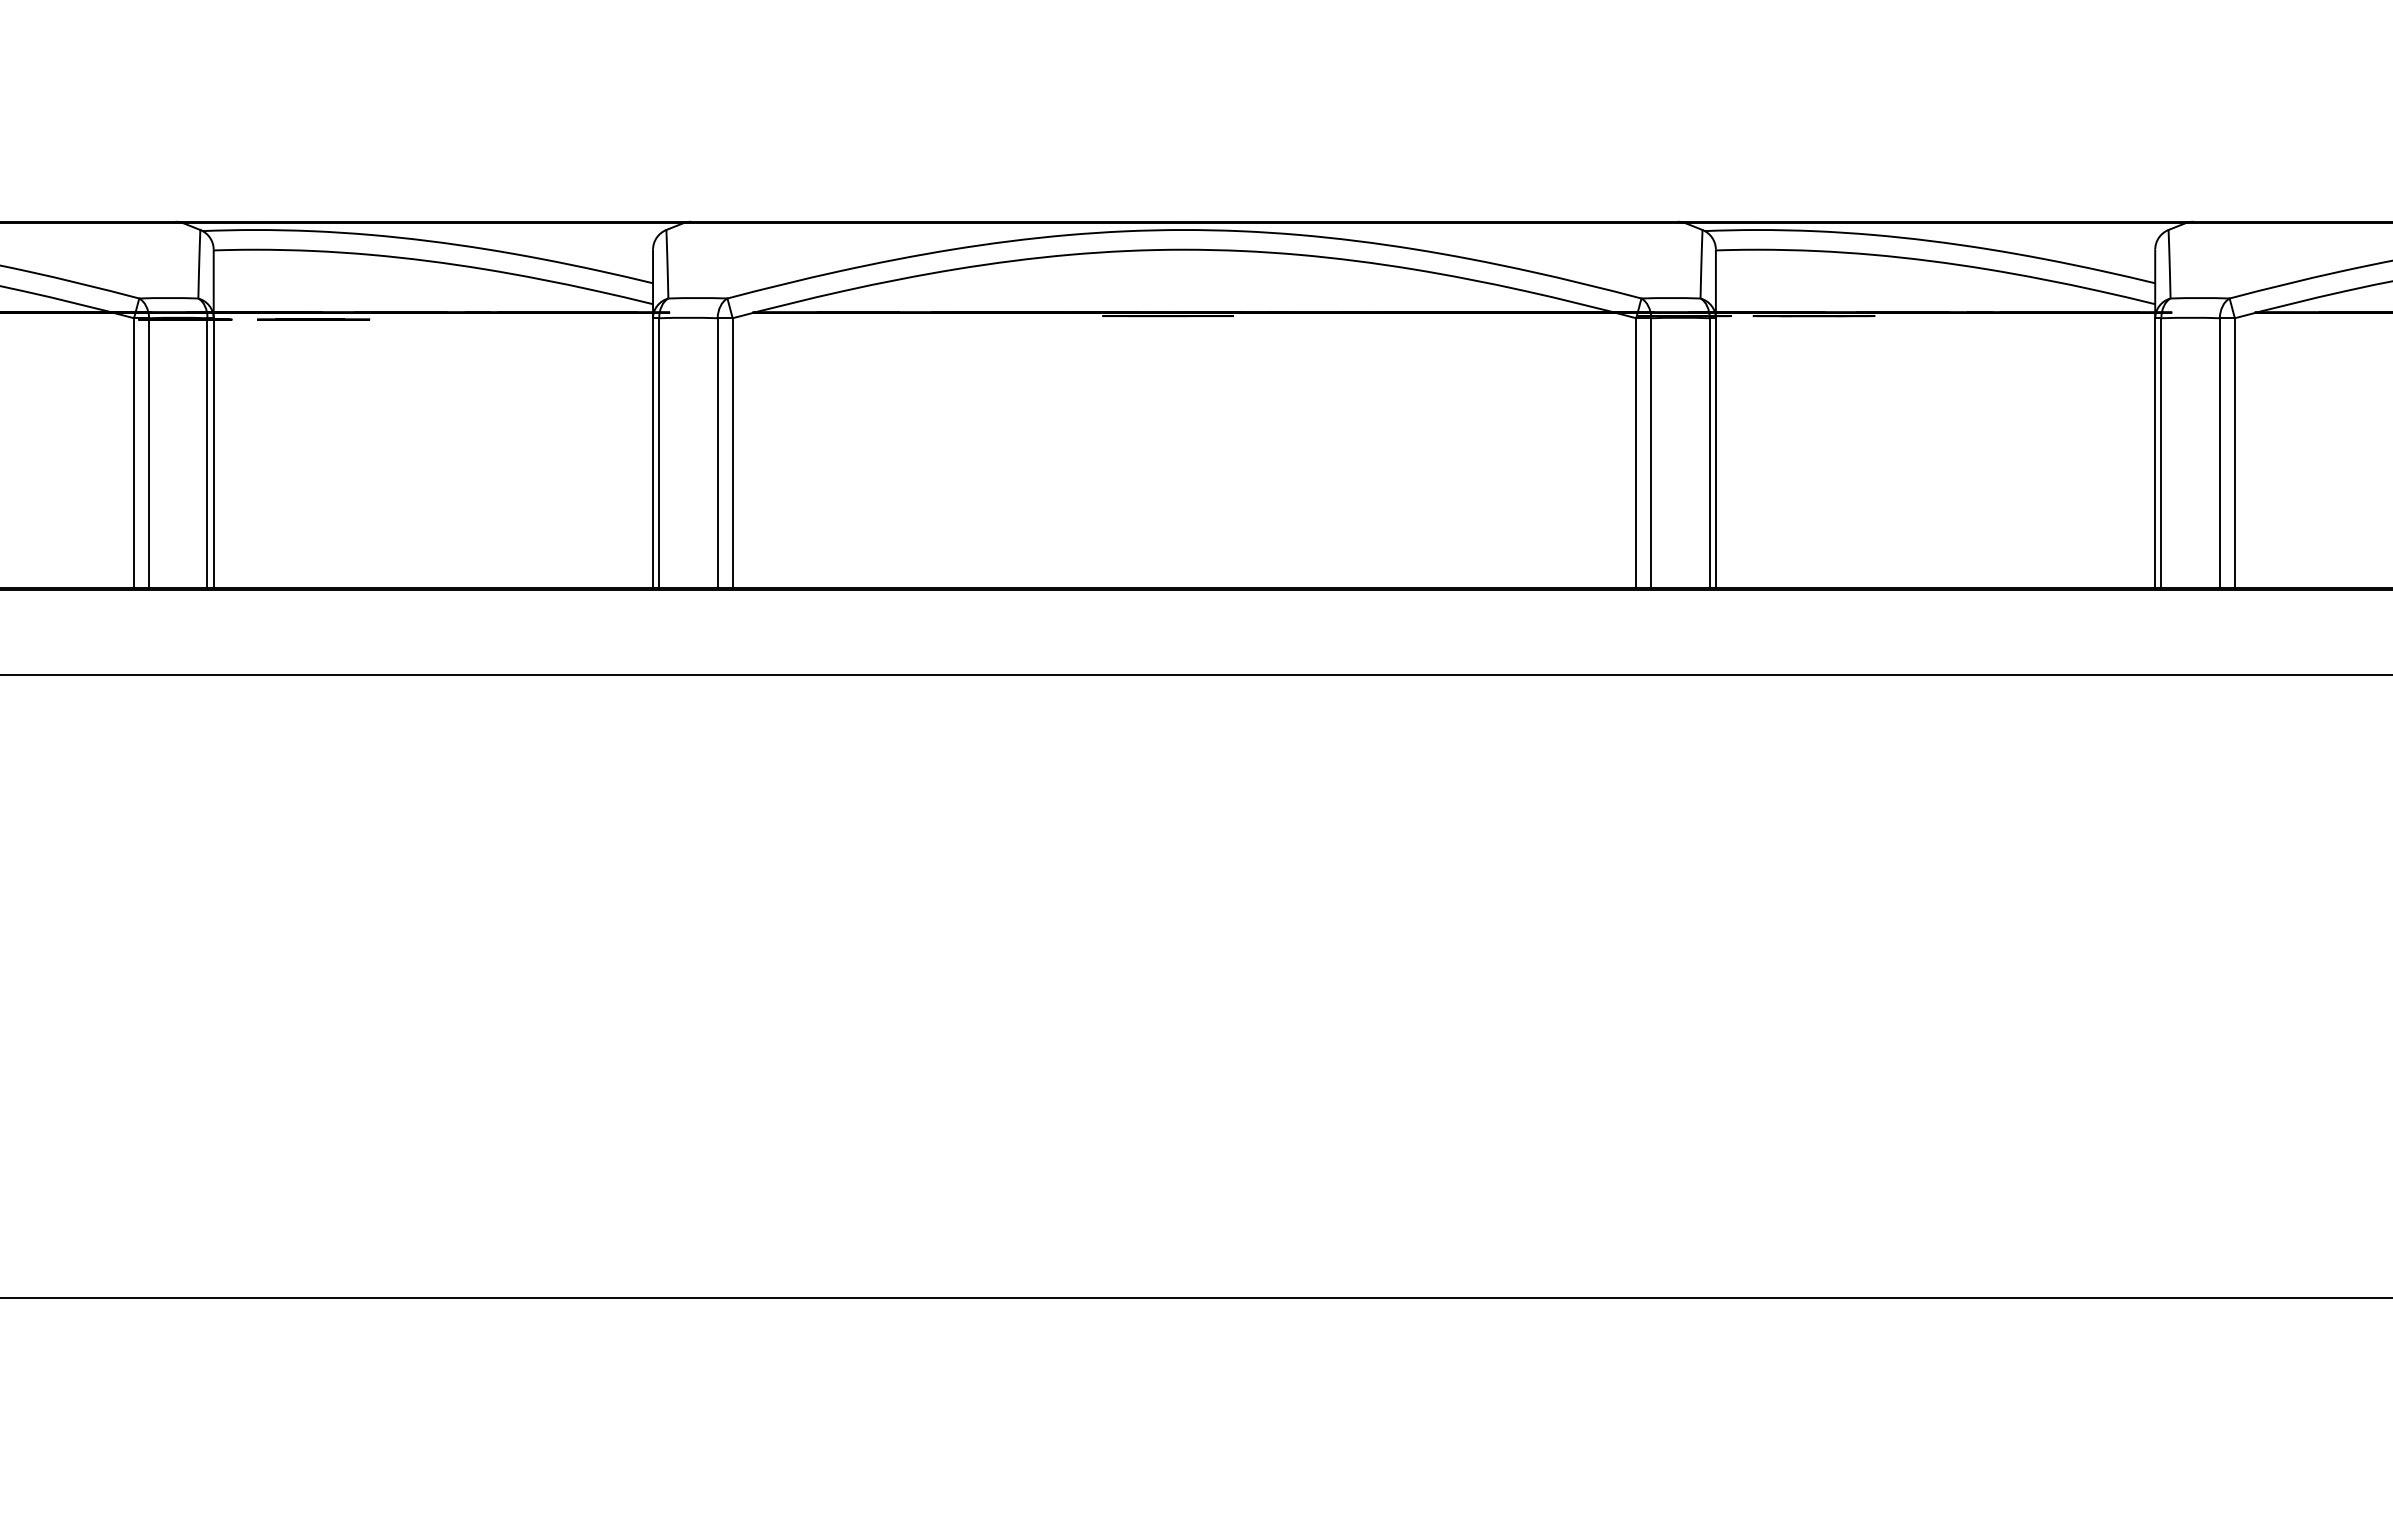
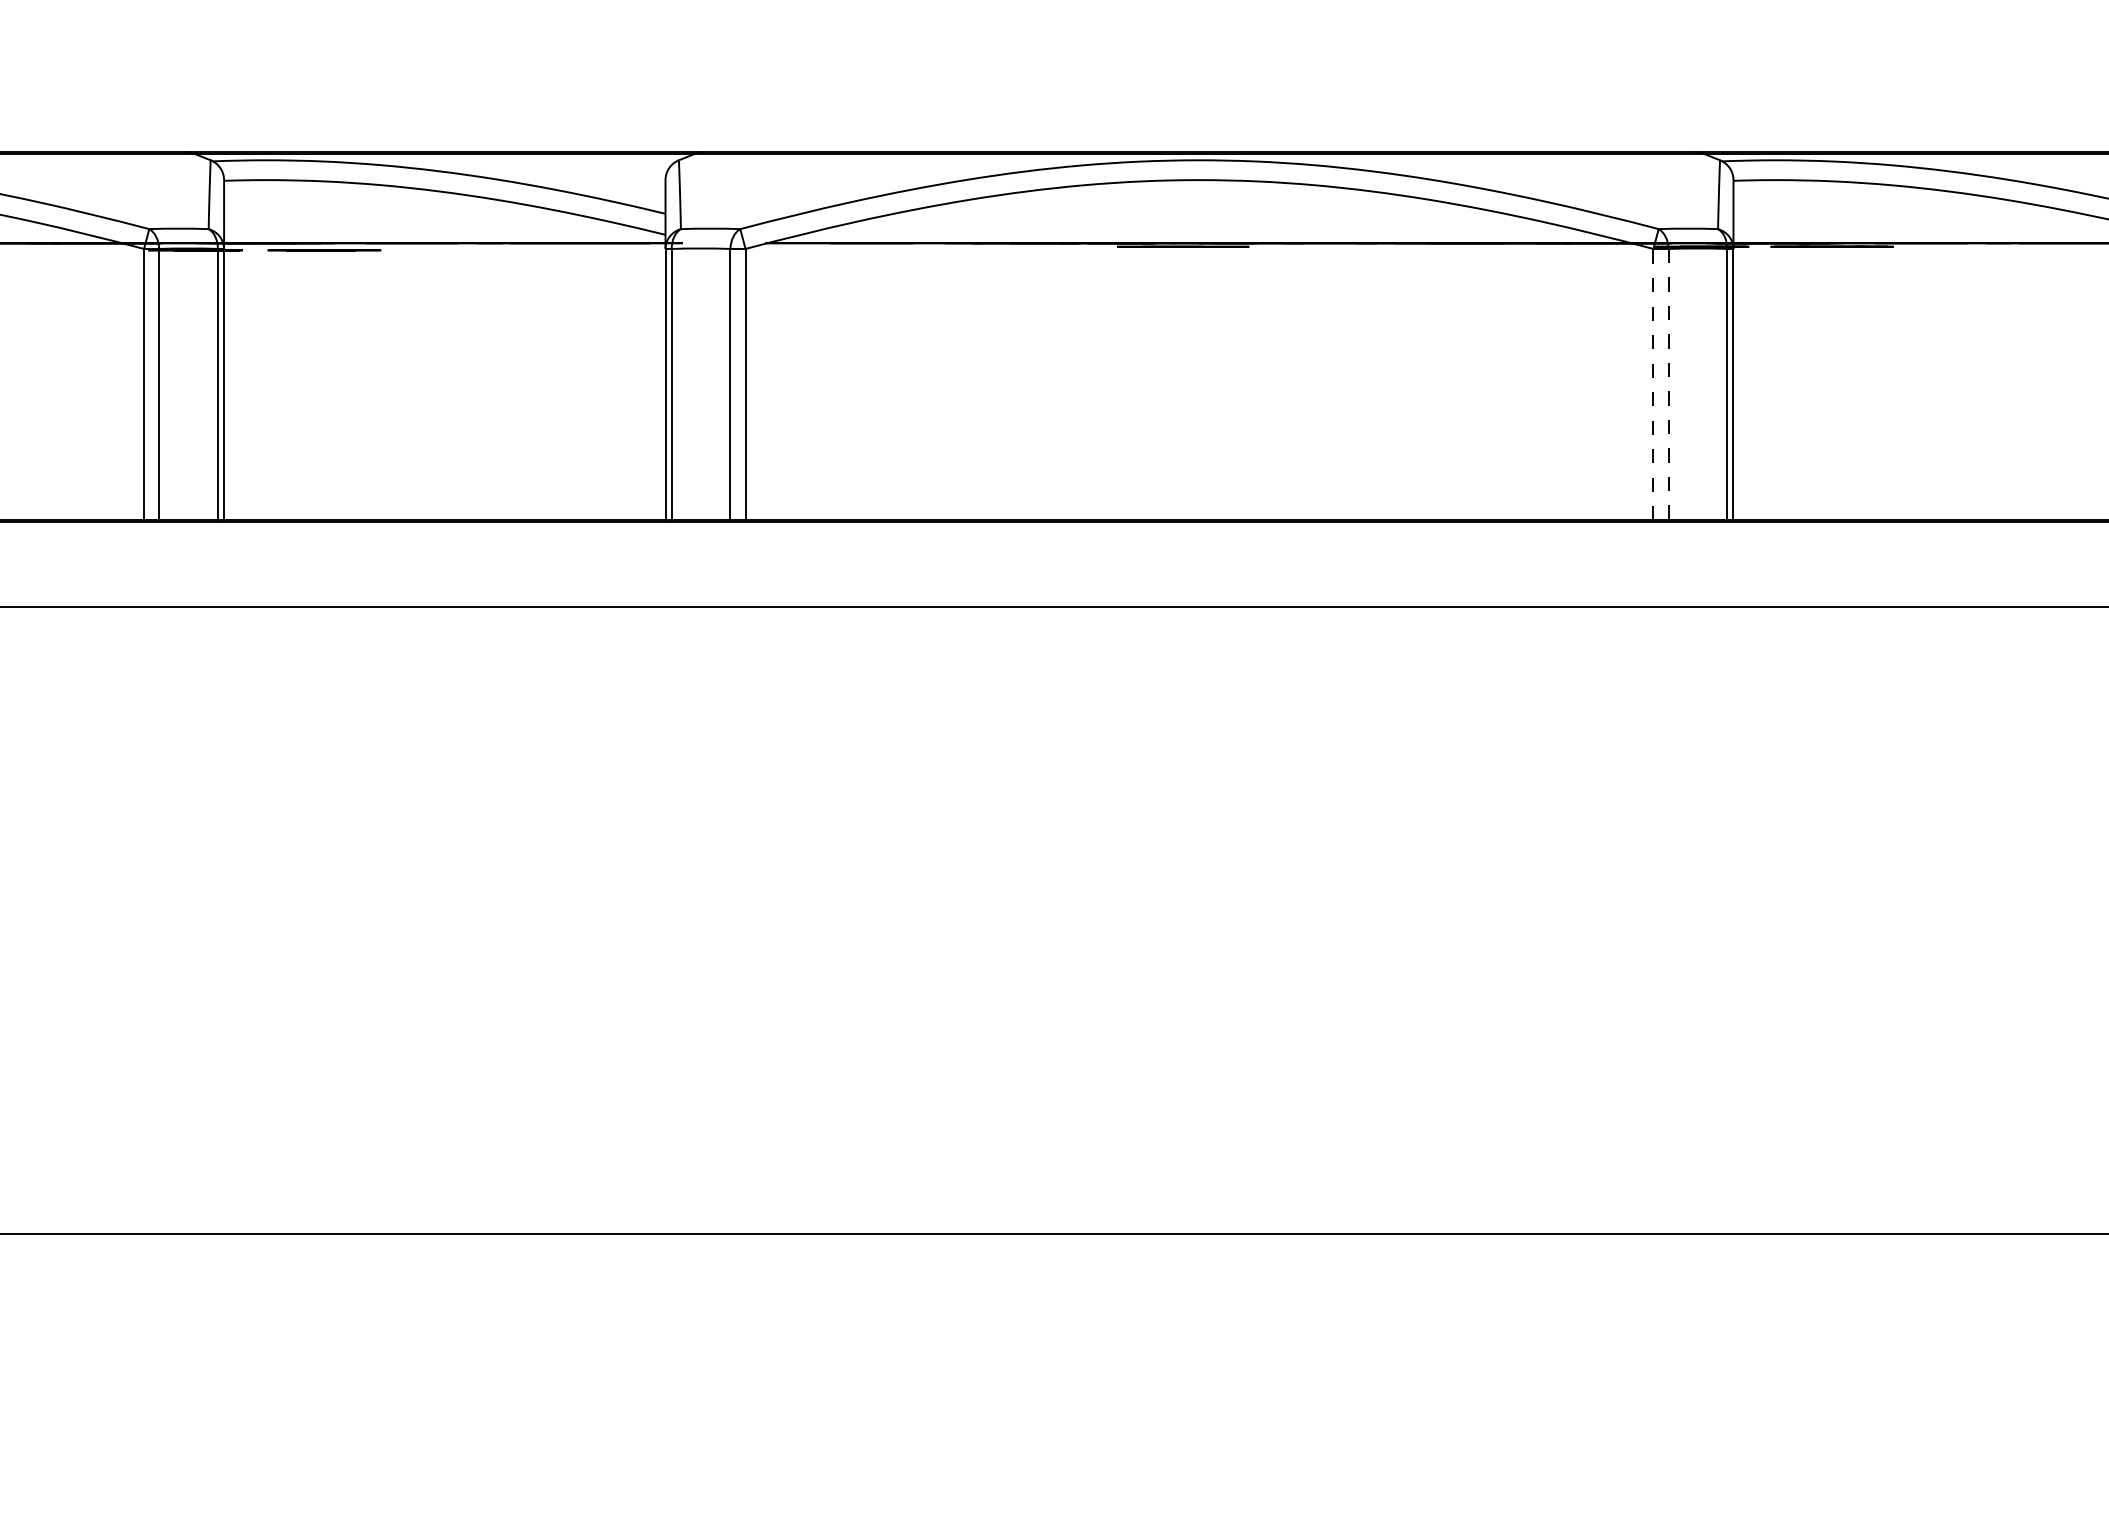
line: (1636, 453) -> (1653, 384), solid -> dashed
line: (1651, 453) -> (1668, 384), solid -> dashed

